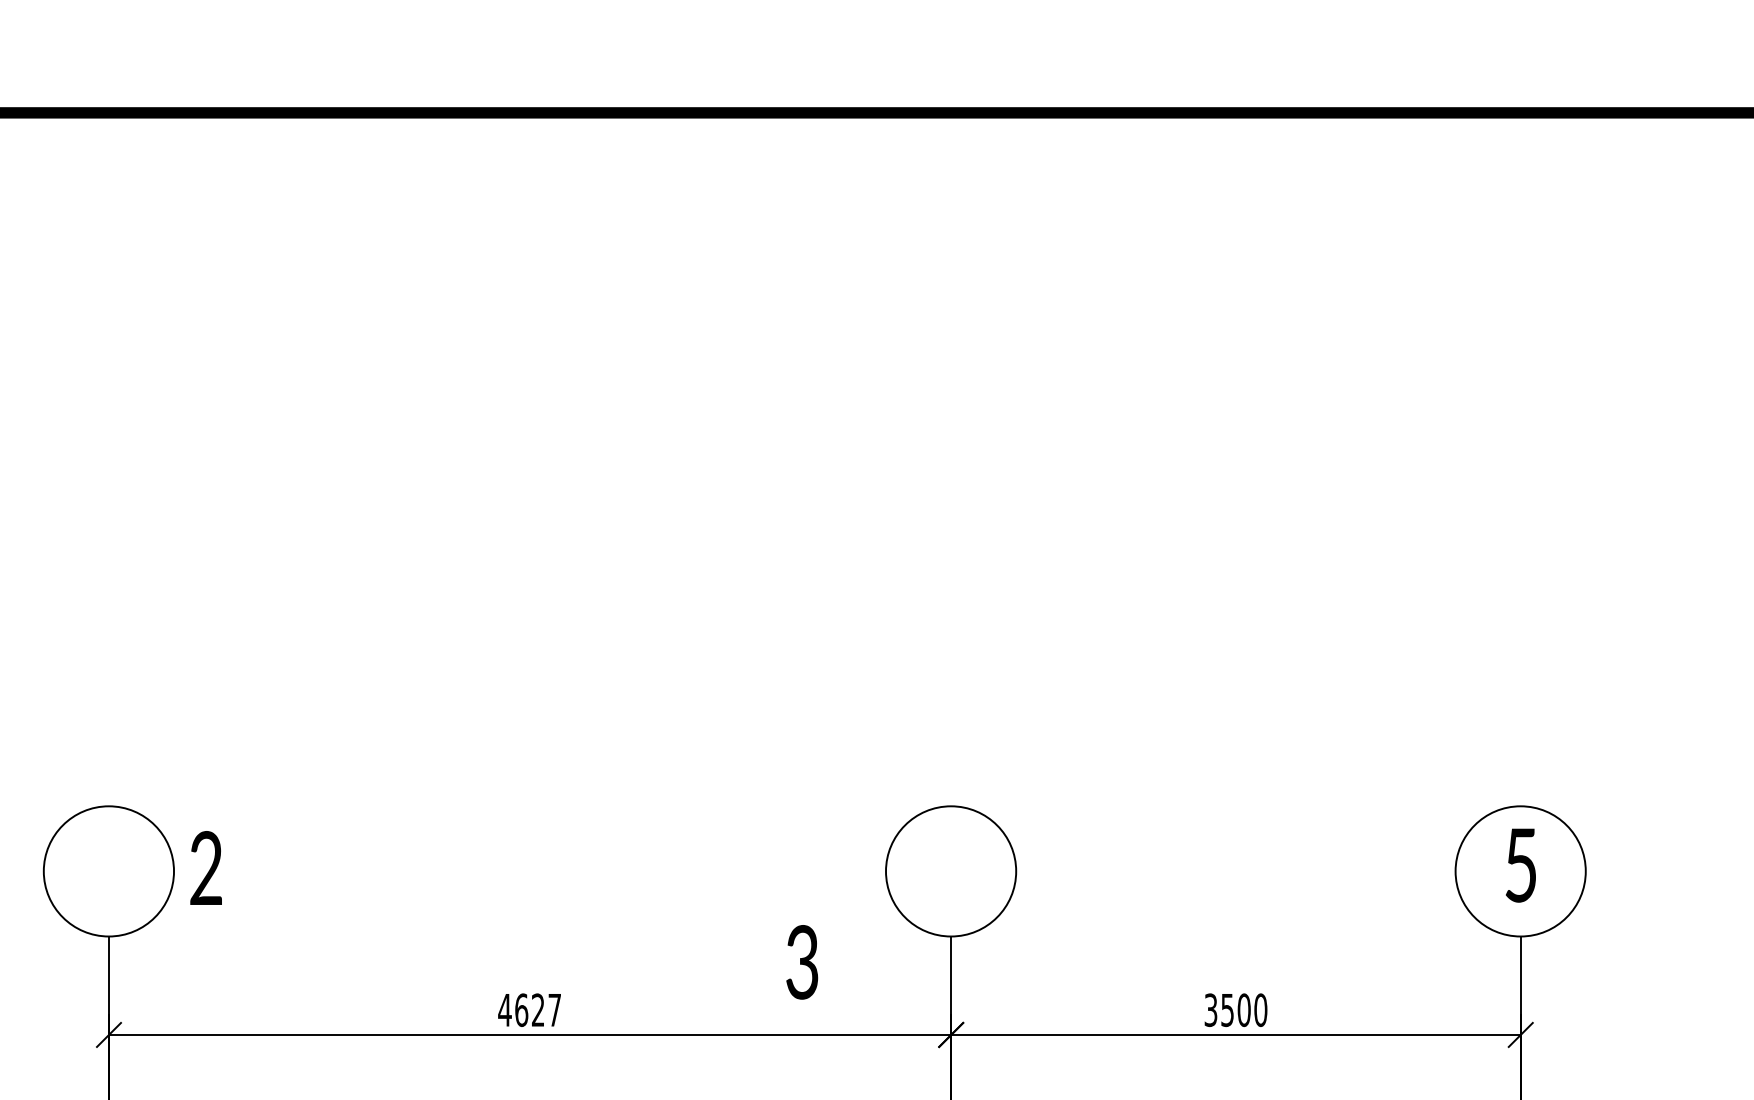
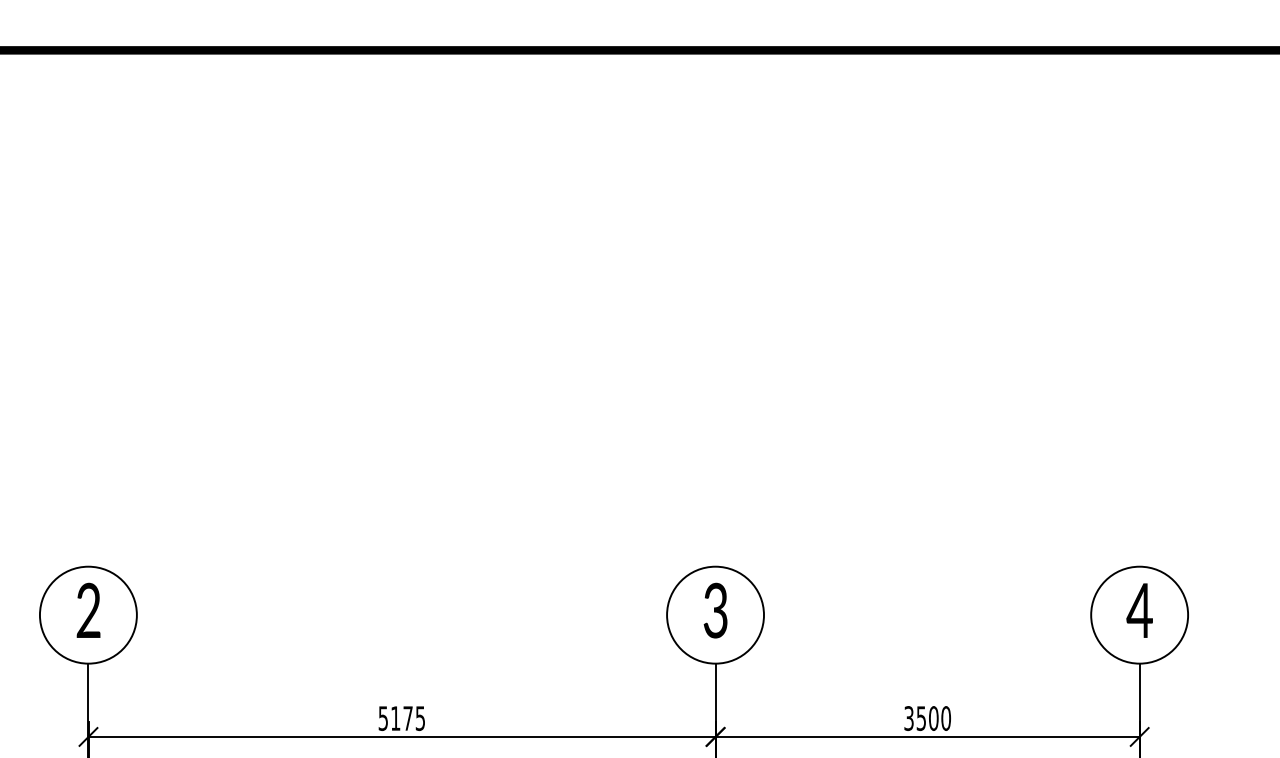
text: (1520, 865) -> (1139, 610), 5 -> 4
text: (205, 867) -> (88, 610), moved
text: (802, 962) -> (715, 610), moved
text: (529, 1010) -> (401, 718), 4627 -> 5175

